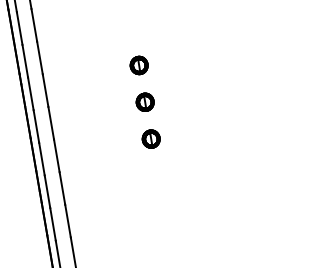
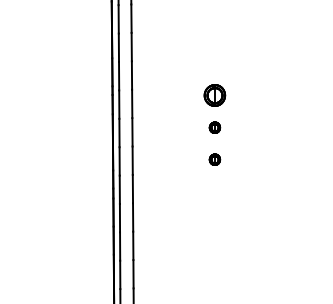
part: (138, 65) -> (214, 95), size x1.4
part: (144, 102) -> (214, 127), size x0.7
part: (150, 139) -> (214, 159), size x0.7

